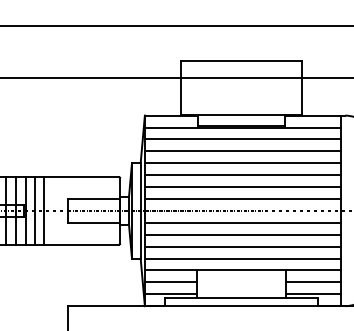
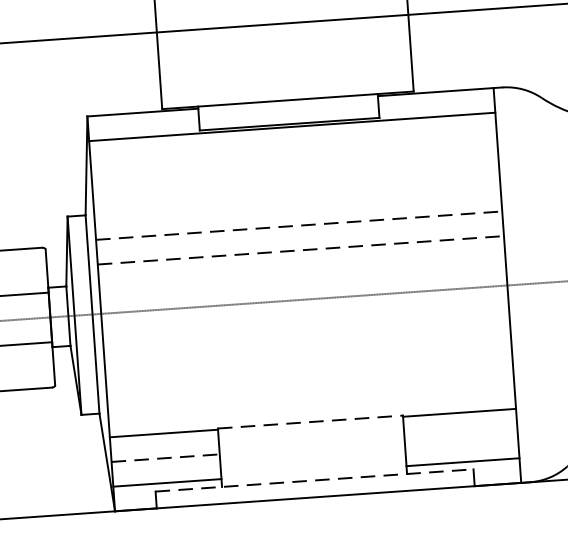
line: (242, 139) -> (293, 151), removed
line: (242, 151) -> (294, 176), removed
line: (242, 163) -> (296, 201), removed
line: (243, 175) -> (300, 226), solid -> dashed
line: (243, 187) -> (302, 251), solid -> dashed
line: (242, 198) -> (301, 274), removed
line: (242, 222) -> (305, 323), removed
line: (242, 234) -> (306, 348), removed
line: (242, 246) -> (308, 373), removed
line: (242, 258) -> (310, 398), removed
line: (241, 269) -> (309, 421), solid -> dashed
line: (171, 282) -> (166, 458), solid -> dashed
line: (313, 282) -> (460, 437), removed
line: (241, 298) -> (314, 481), solid -> dashed

